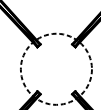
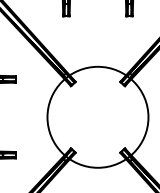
circle: (56, 68) -> (97, 116), dashed -> solid

